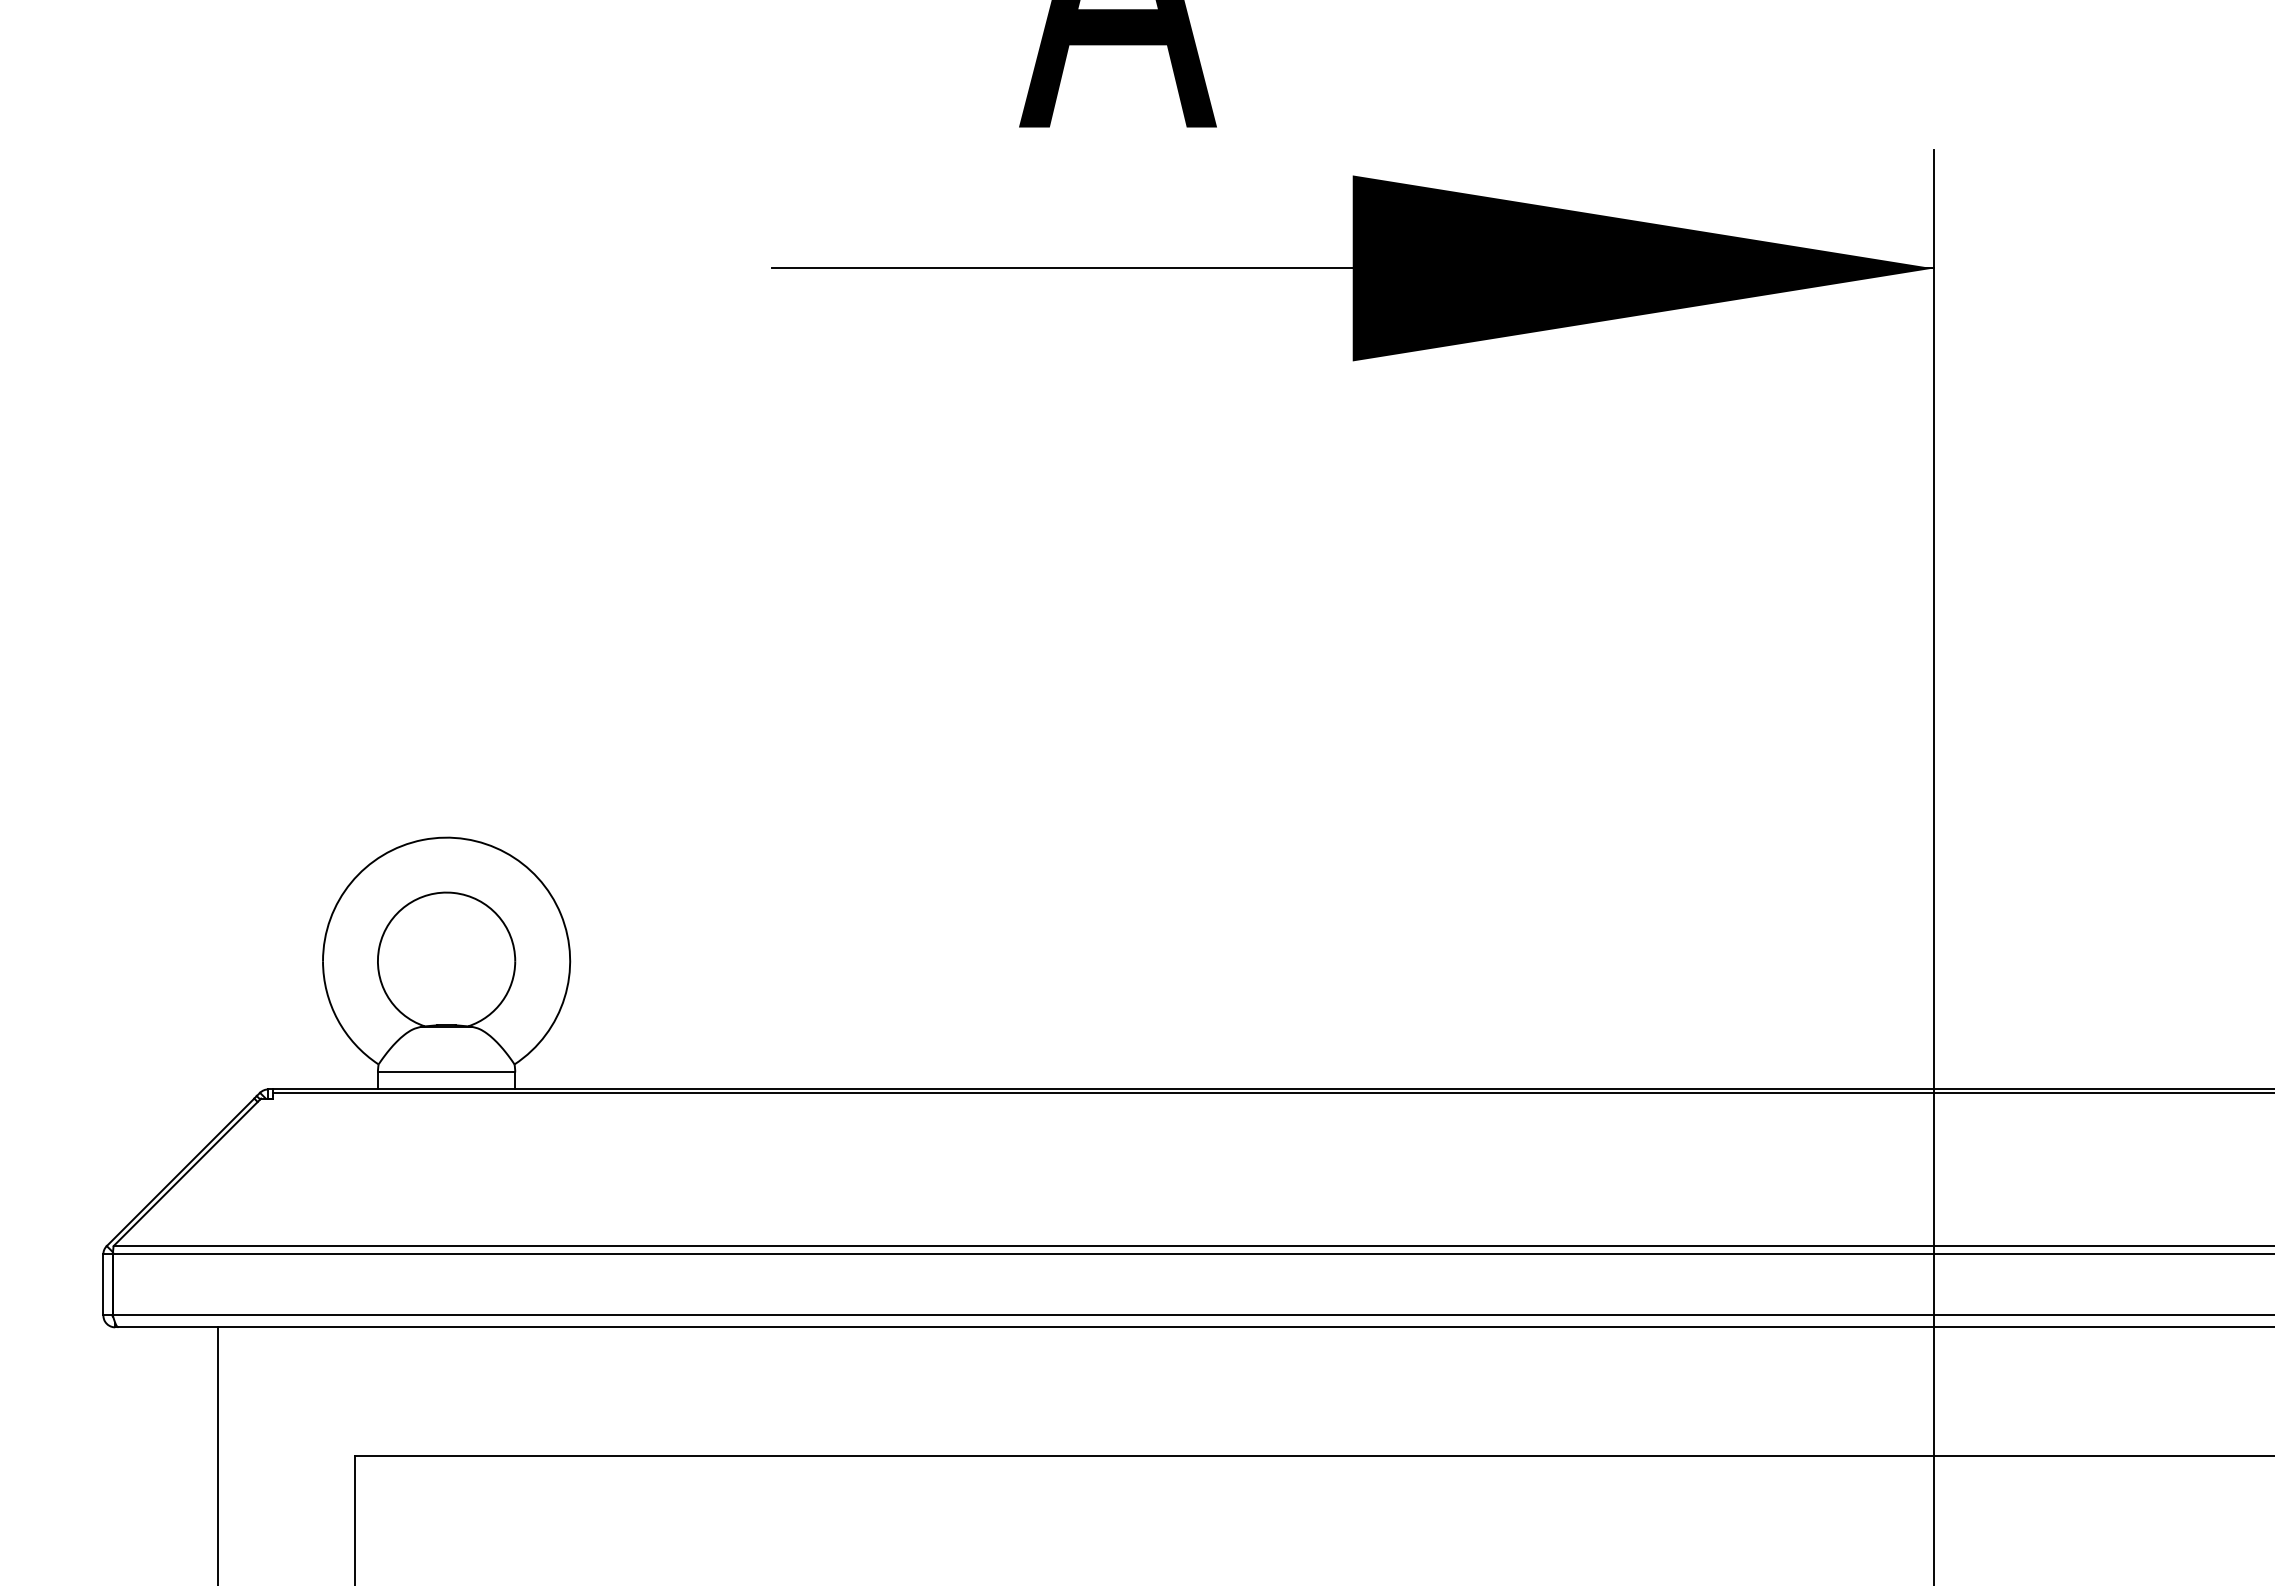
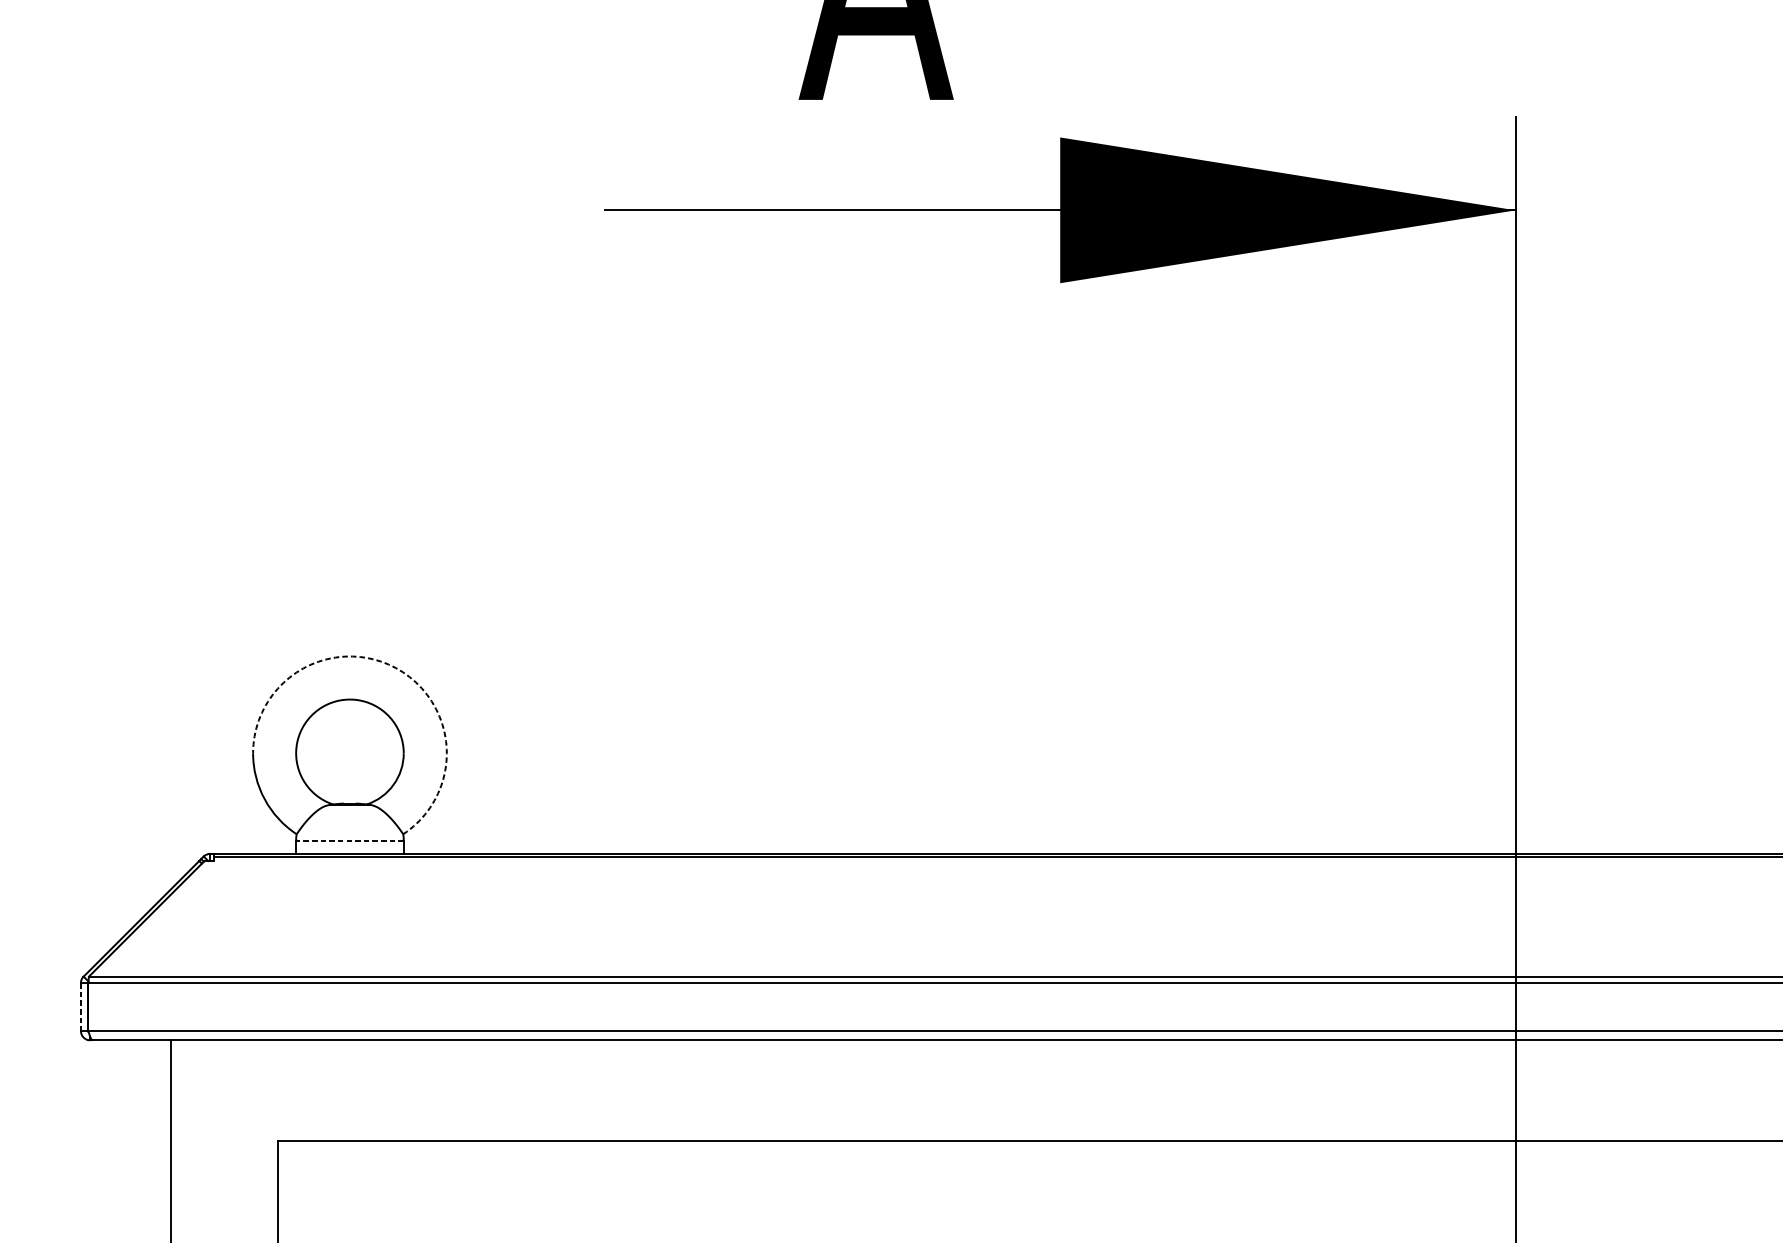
arc: (505, 852) -> (396, 668), solid -> dashed
line: (446, 1072) -> (349, 840), solid -> dashed
line: (103, 1284) -> (81, 1006), solid -> dashed

